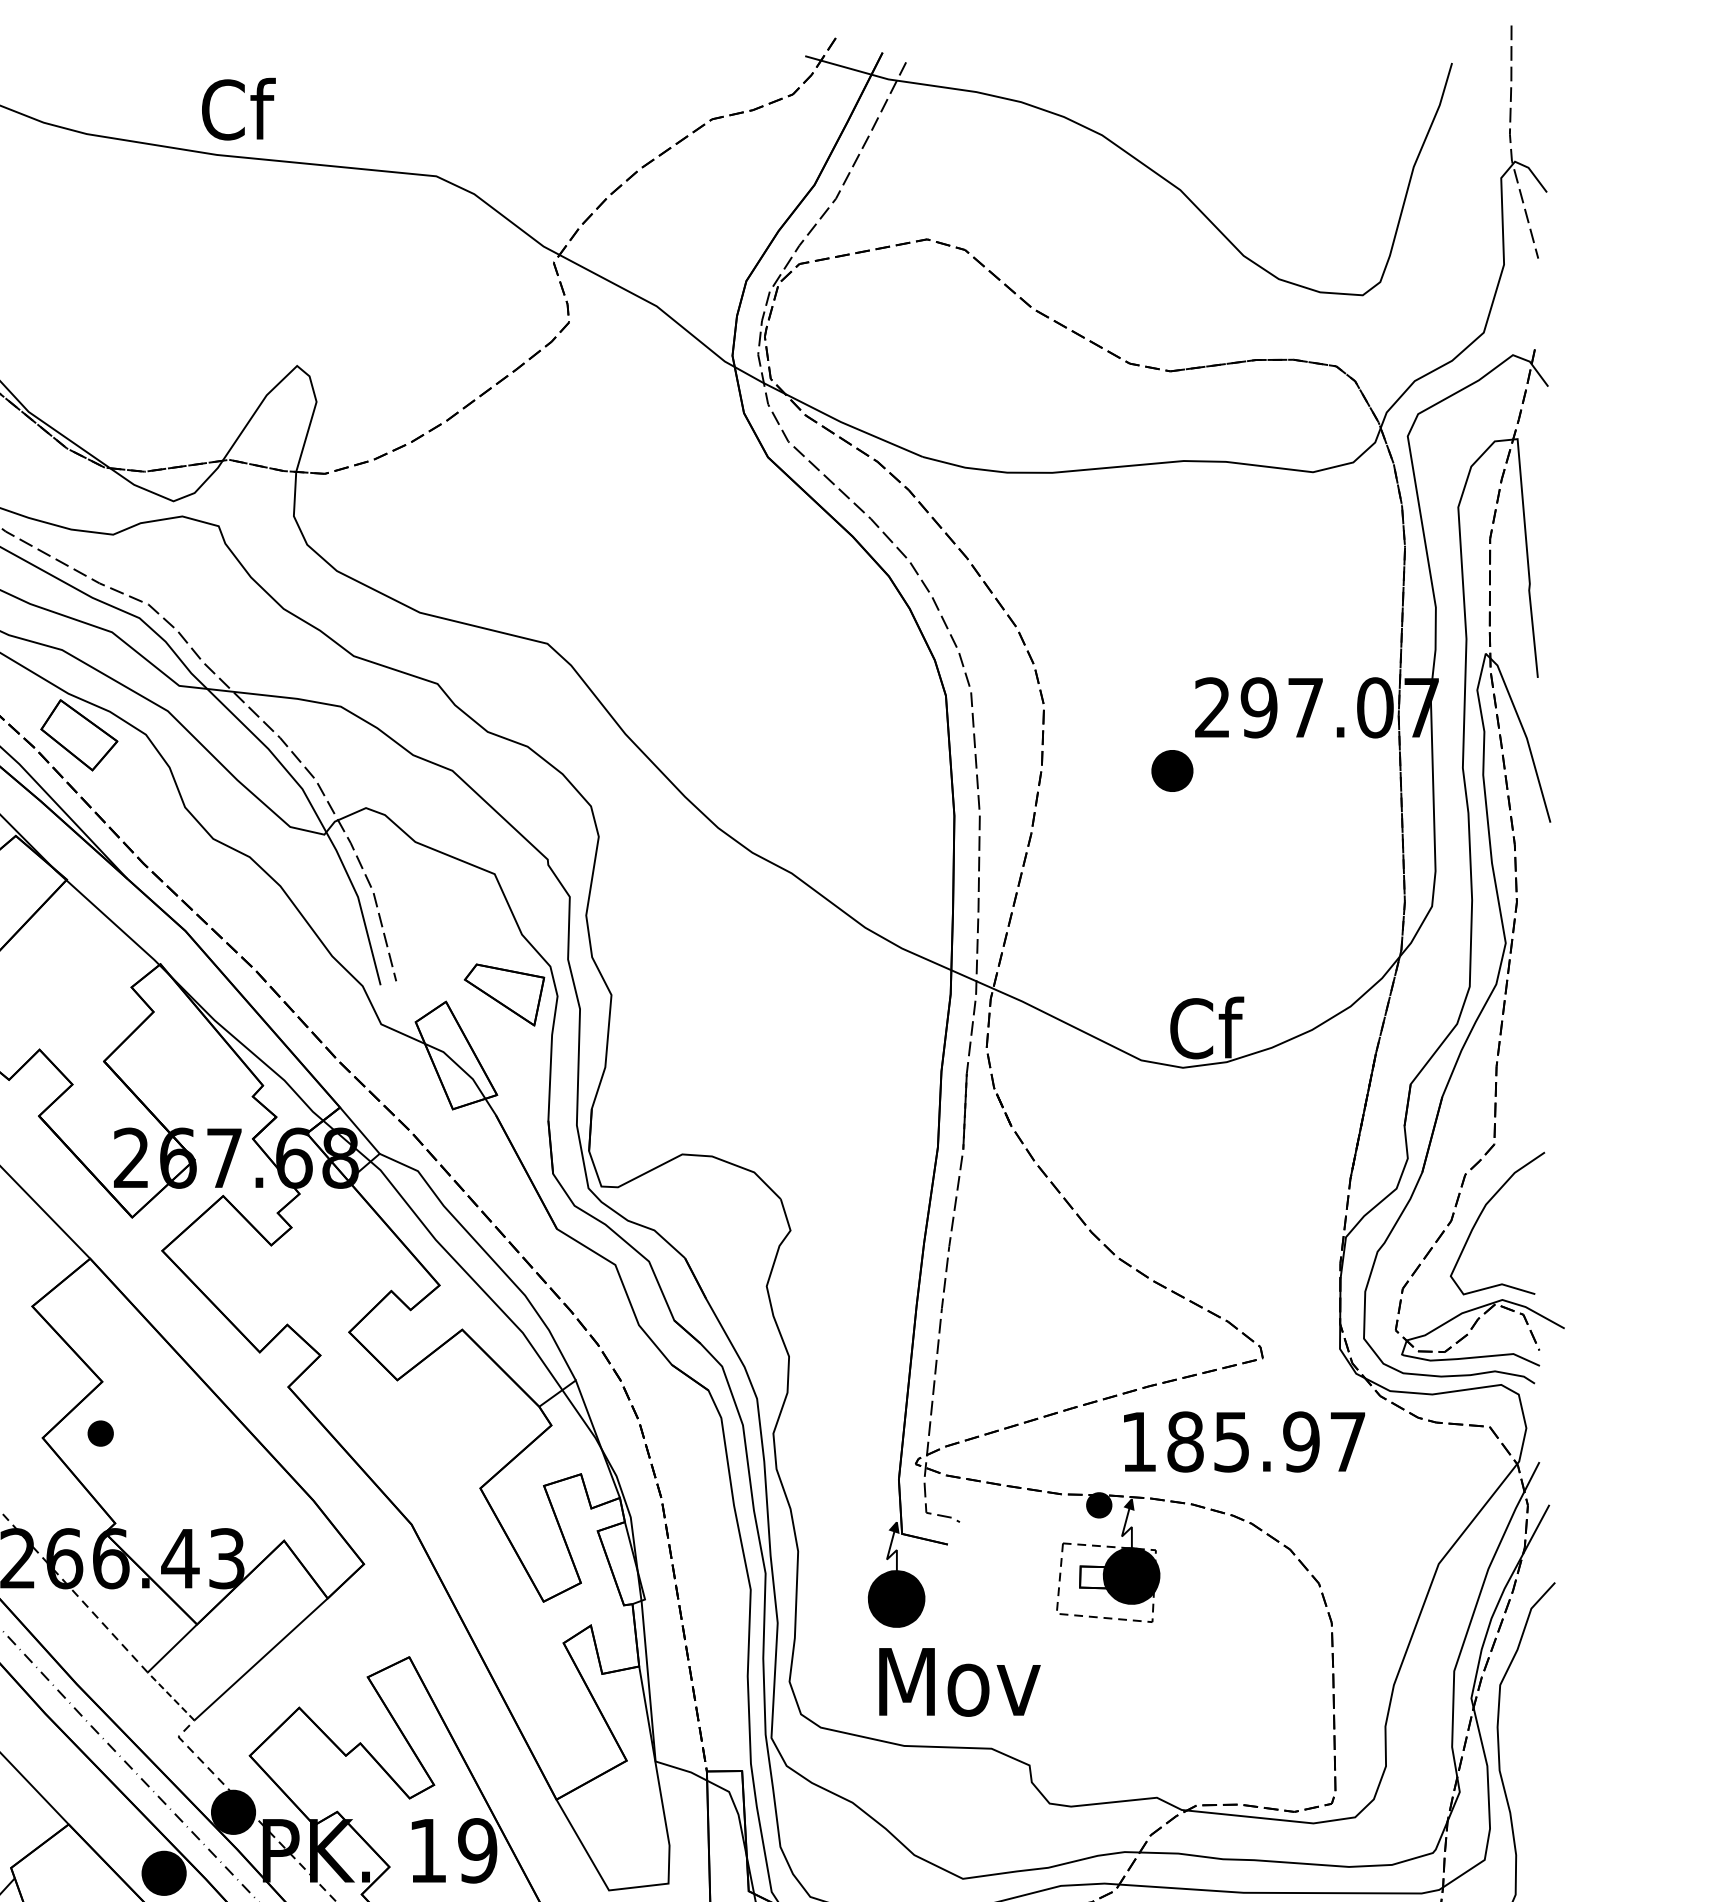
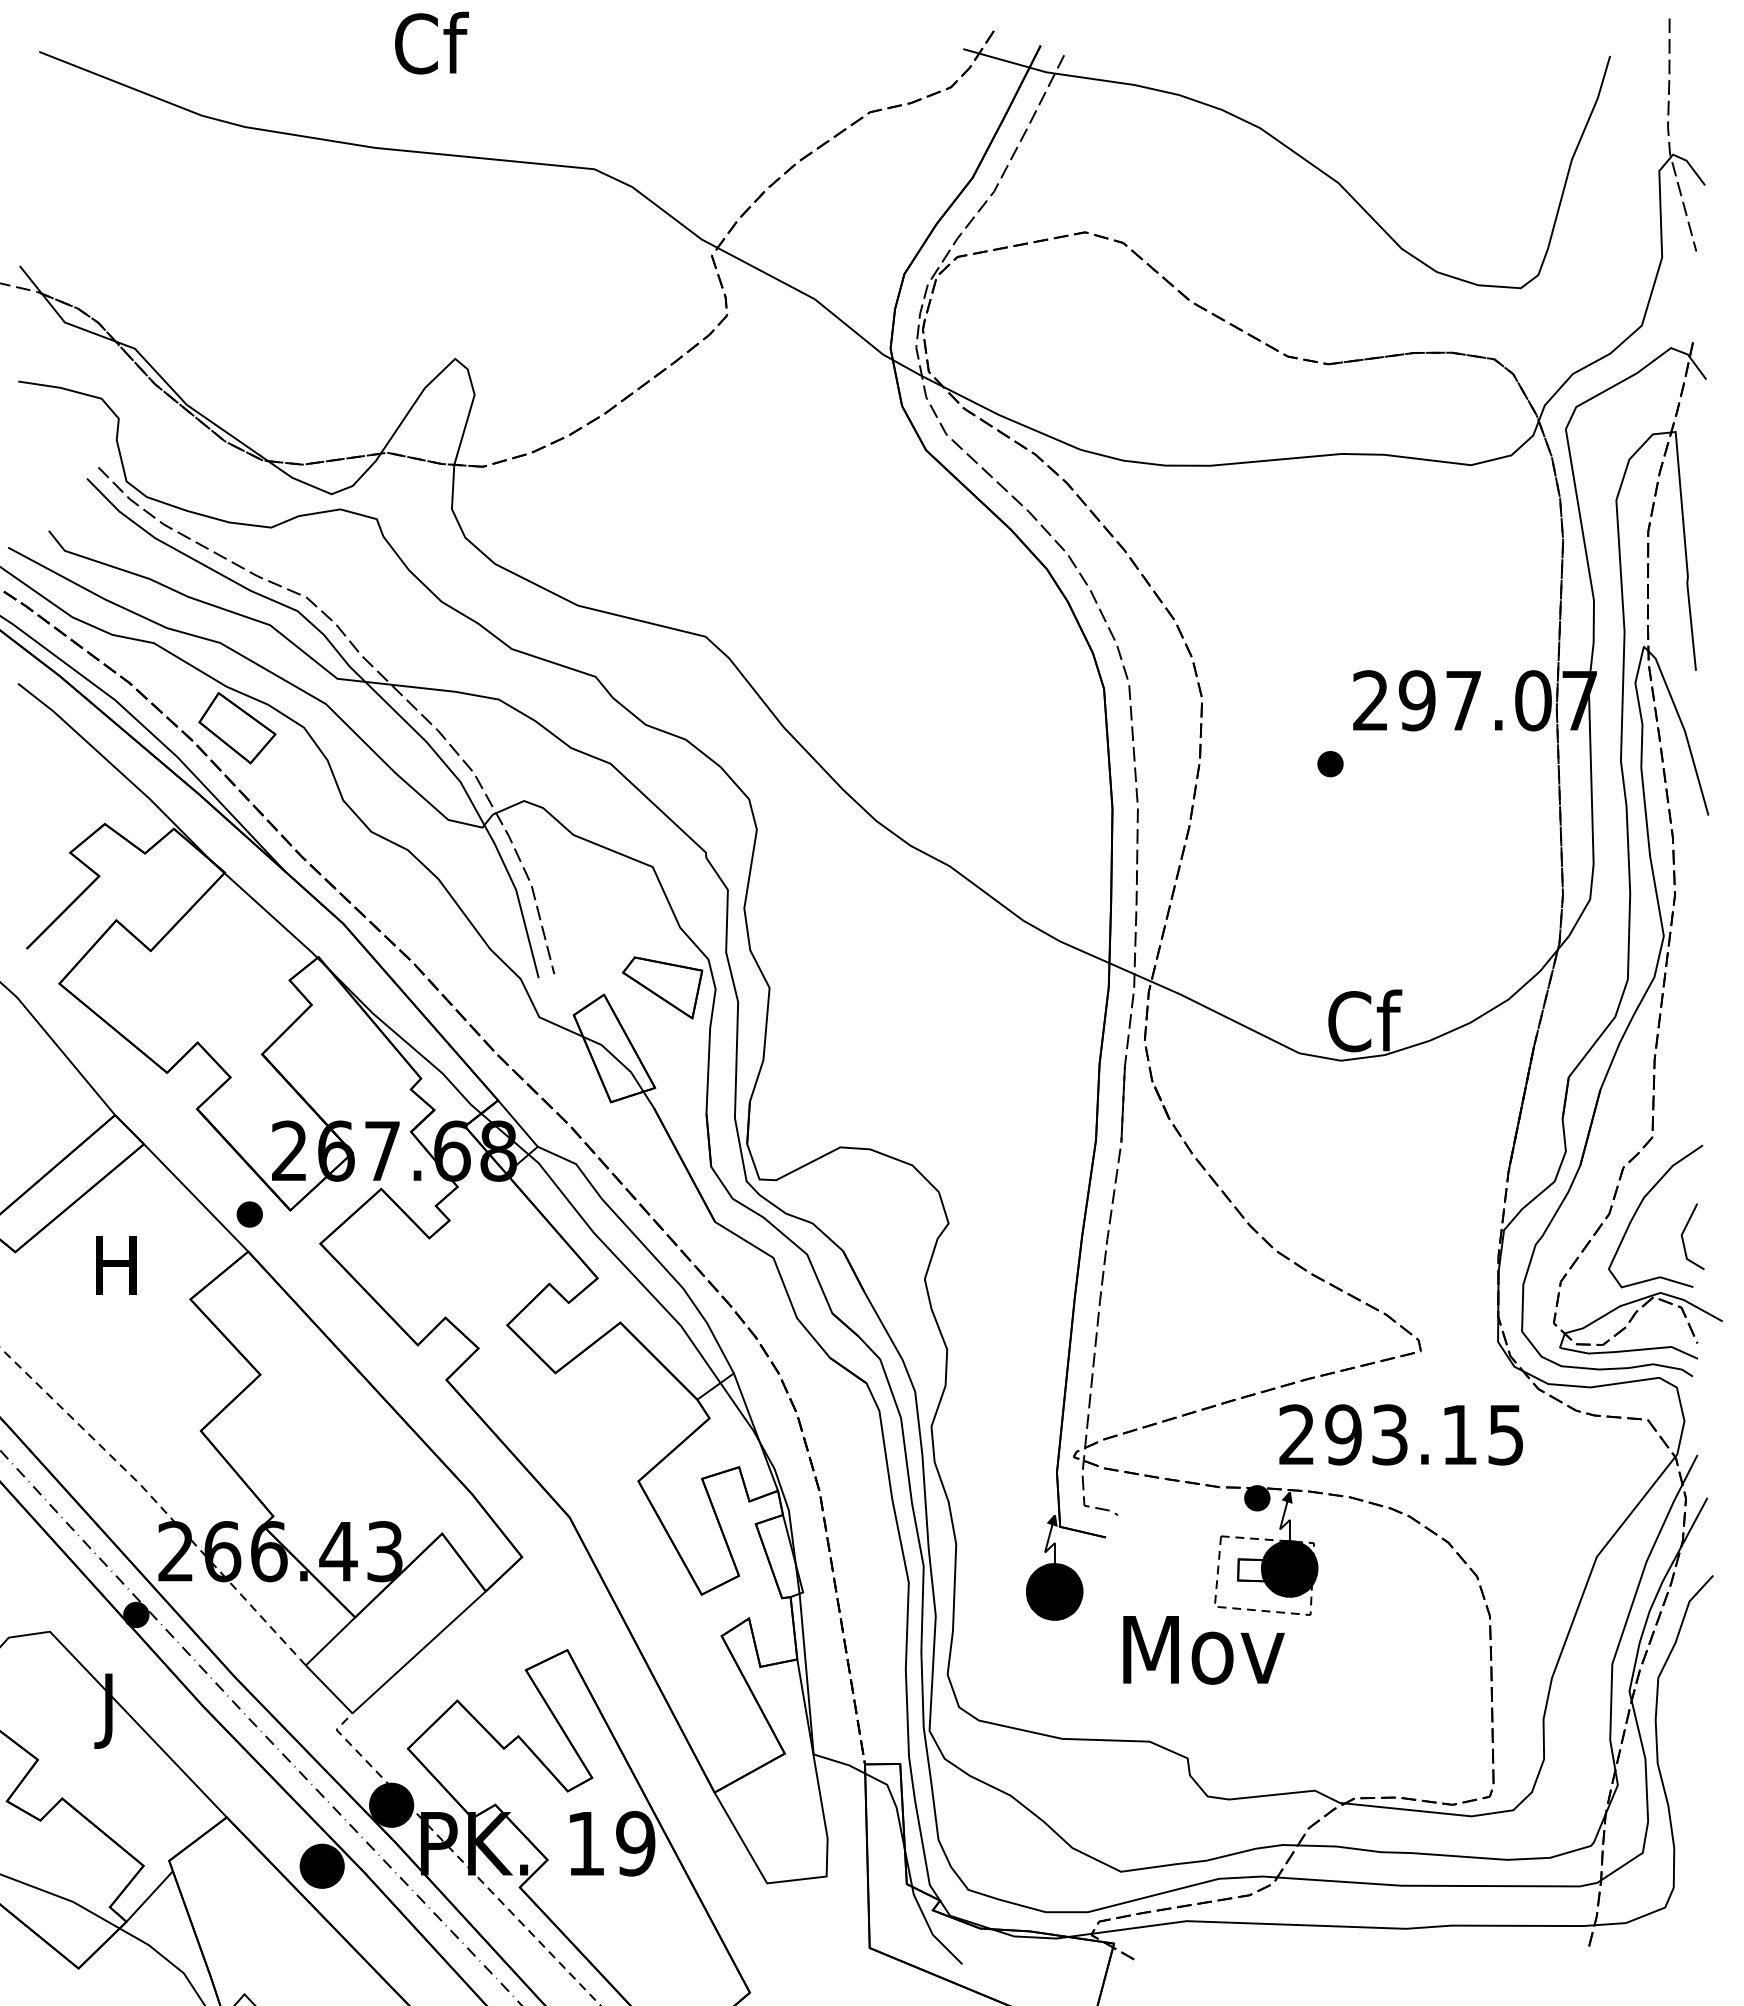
text: (238, 108) -> (431, 42), moved
part: (1172, 771) -> (1330, 764), size x0.62
line: (1526, 1239) -> (1684, 1232), added
part: (100, 1433) -> (249, 1214), moved
text: (1243, 1441) -> (1401, 1434), 185.97 -> 293.15
text: (959, 1682) -> (1203, 1650), moved
line: (170, 1696) -> (328, 1689), dashed -> solid

